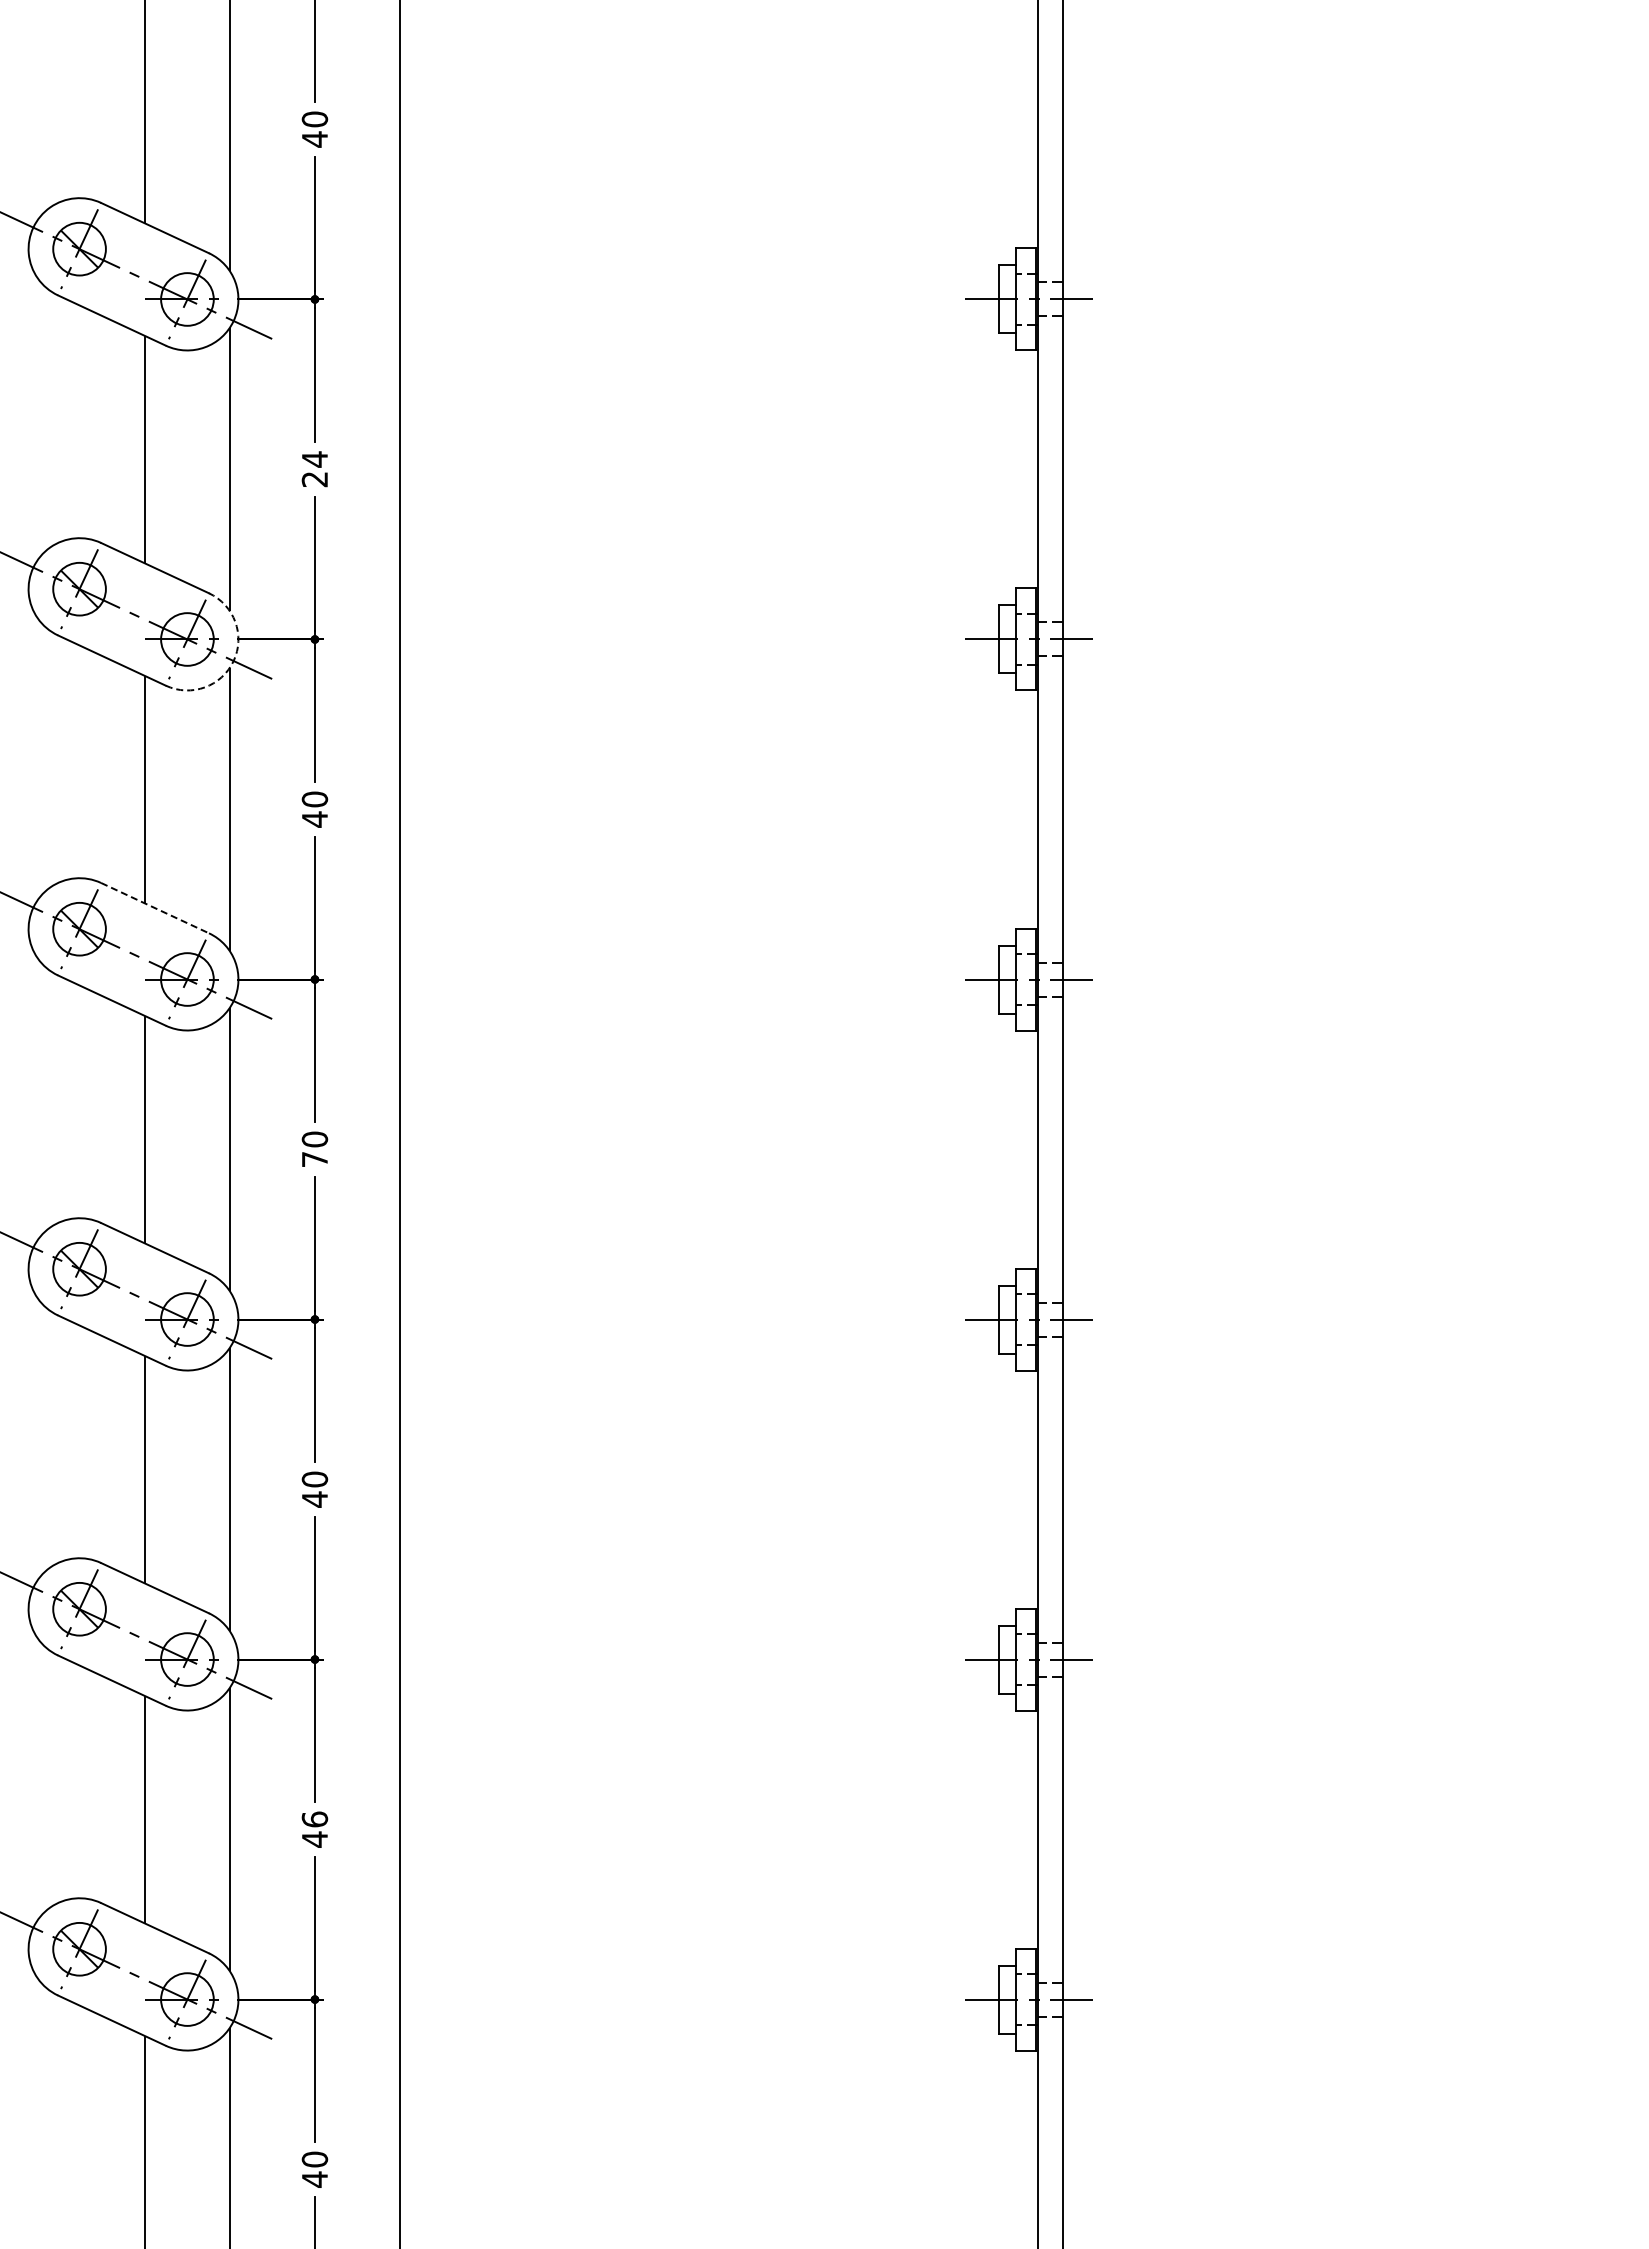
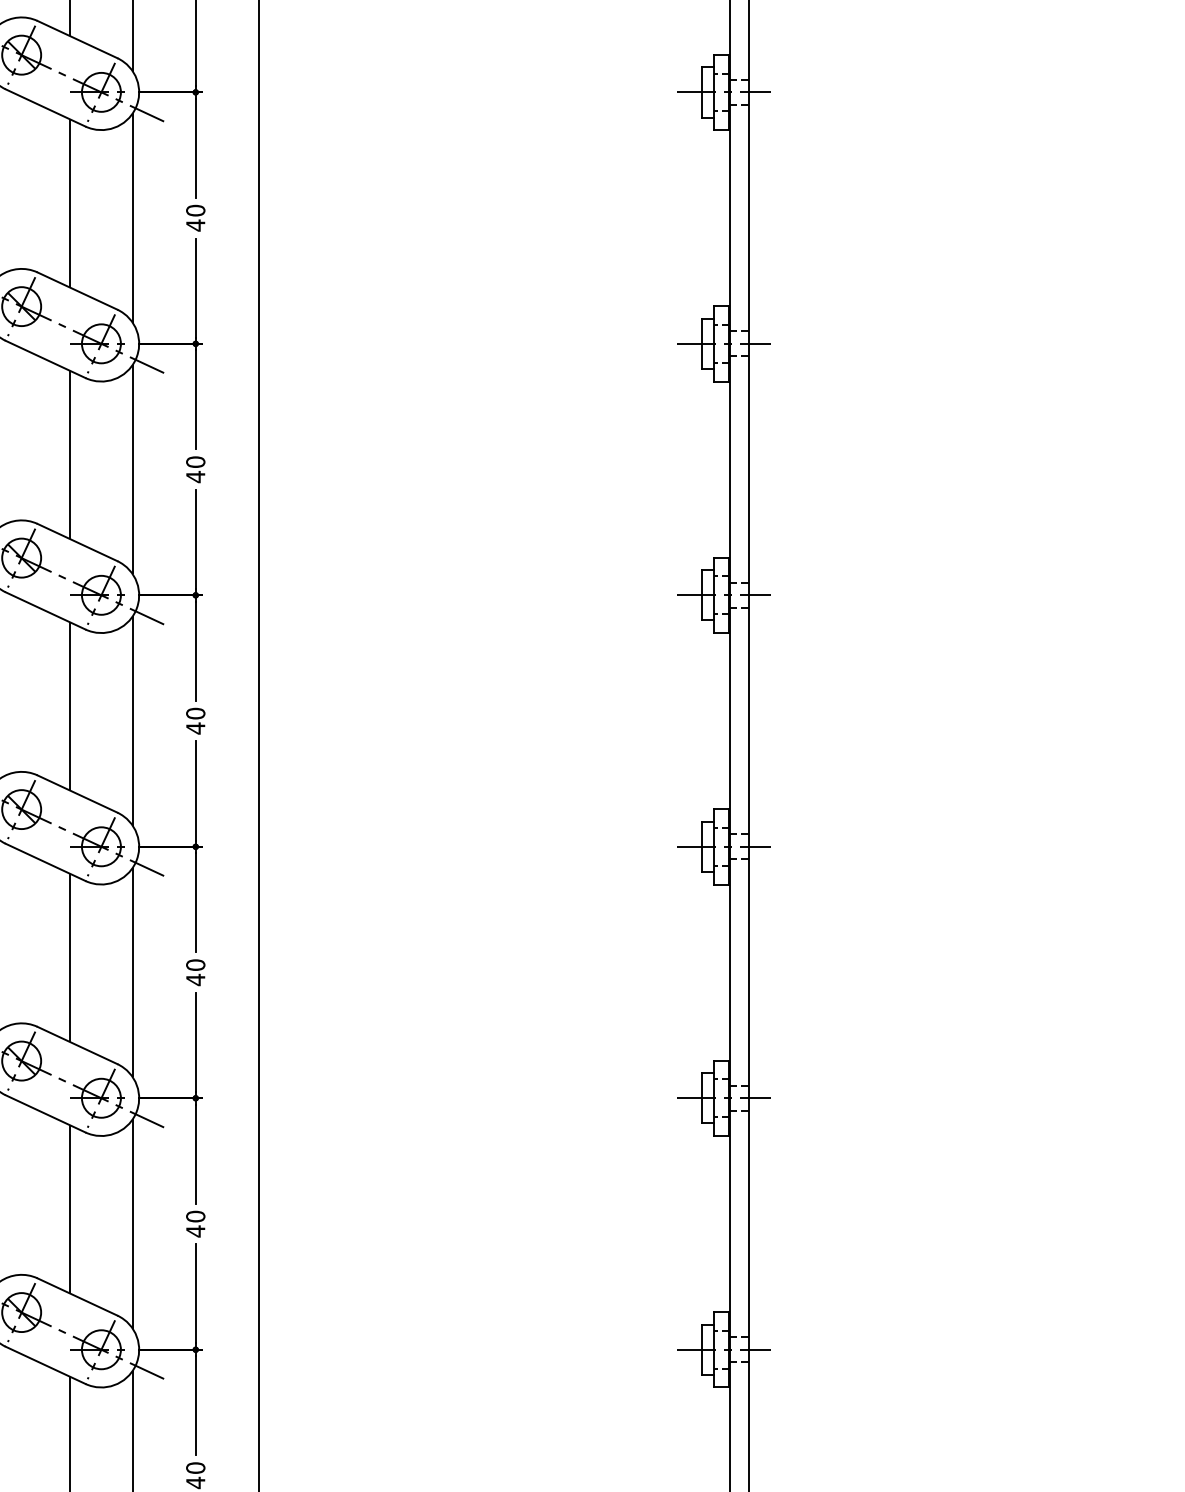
text: (314, 469) -> (195, 218), 24 -> 40
arc: (233, 661) -> (135, 360), dashed -> solid
line: (155, 908) -> (77, 542), dashed -> solid
text: (314, 1159) -> (195, 728), 70 -> 40
text: (314, 1819) -> (195, 1216), 46 -> 40

